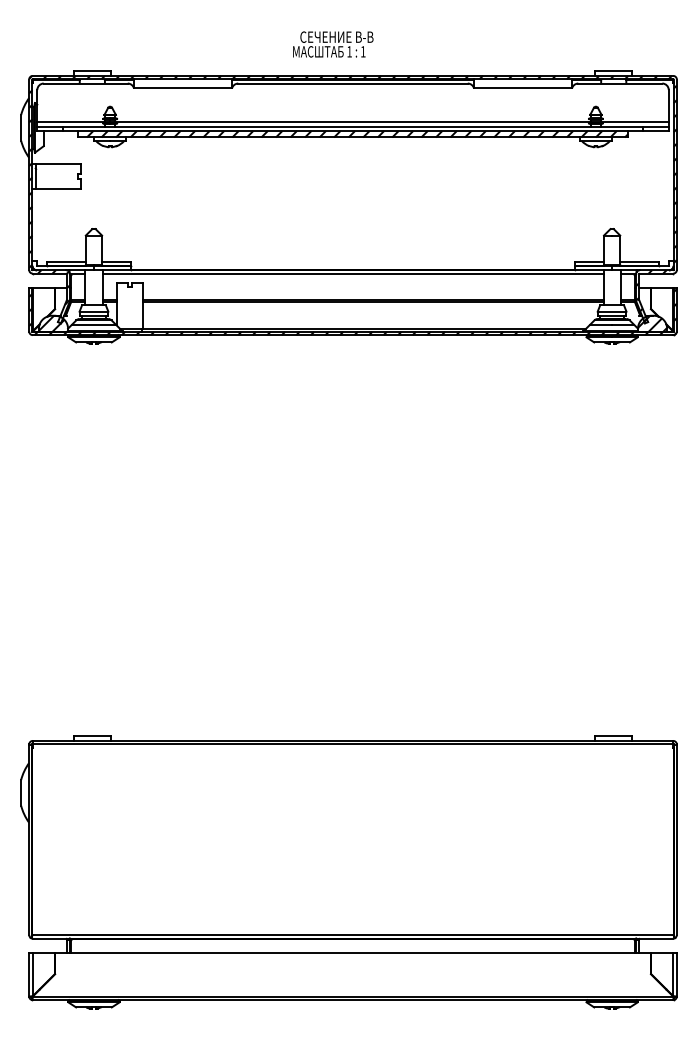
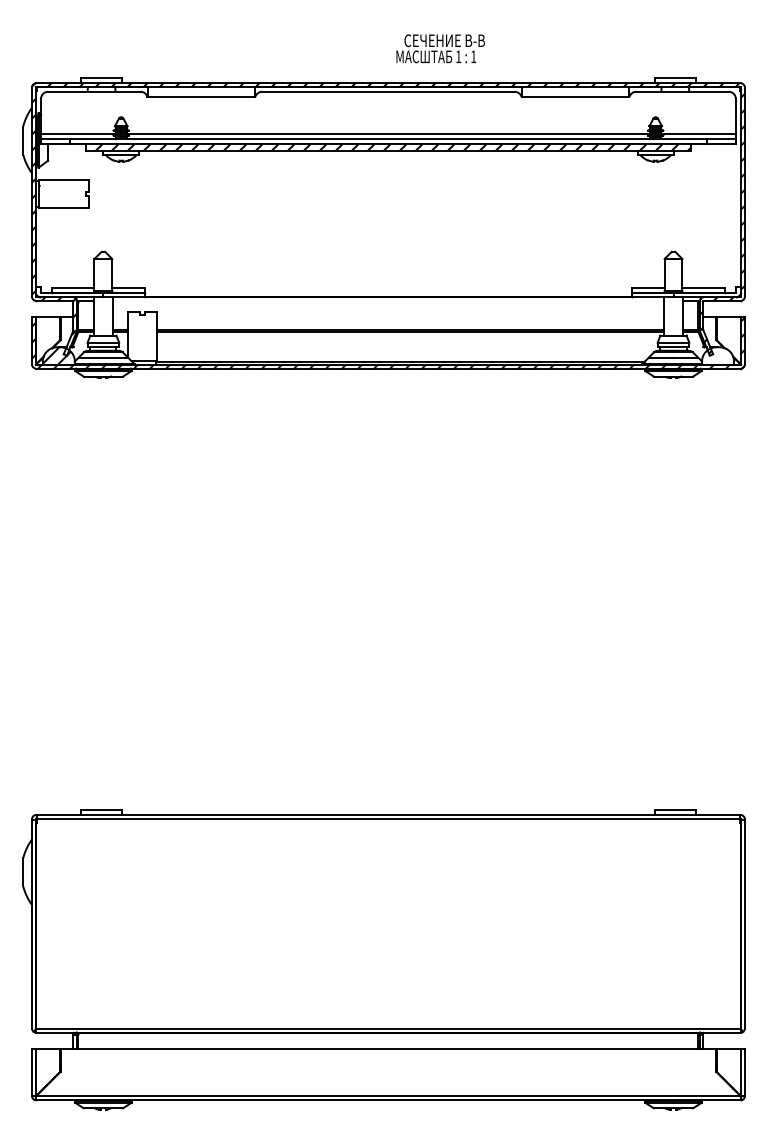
text: (333, 44) -> (440, 48), moved
line: (353, 274) -> (388, 301), removed
hatch: (652, 324) -> (718, 356), removed

